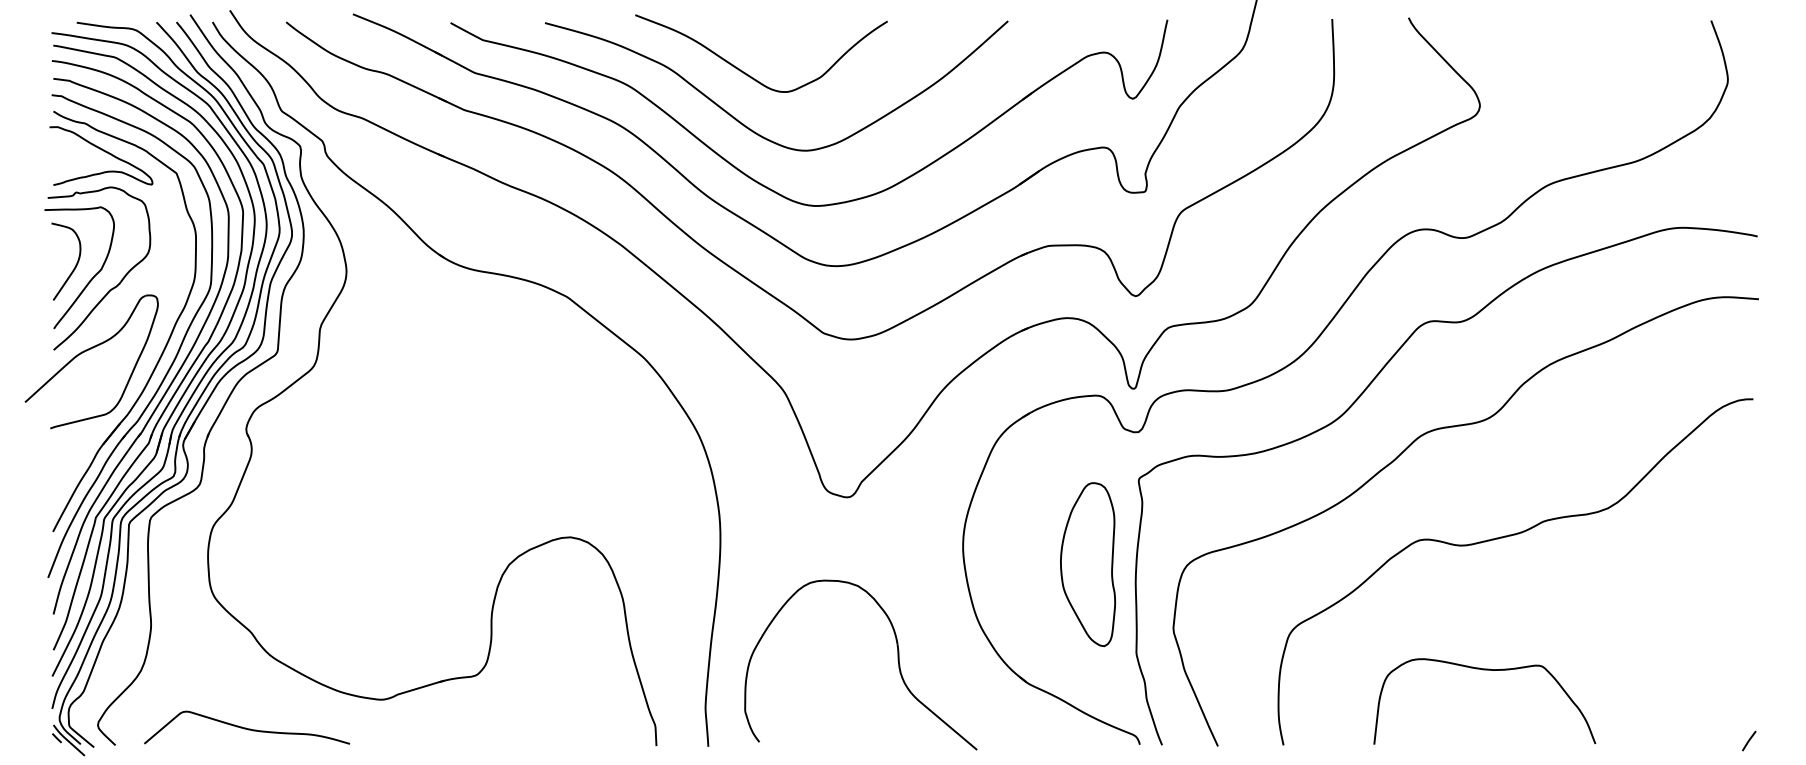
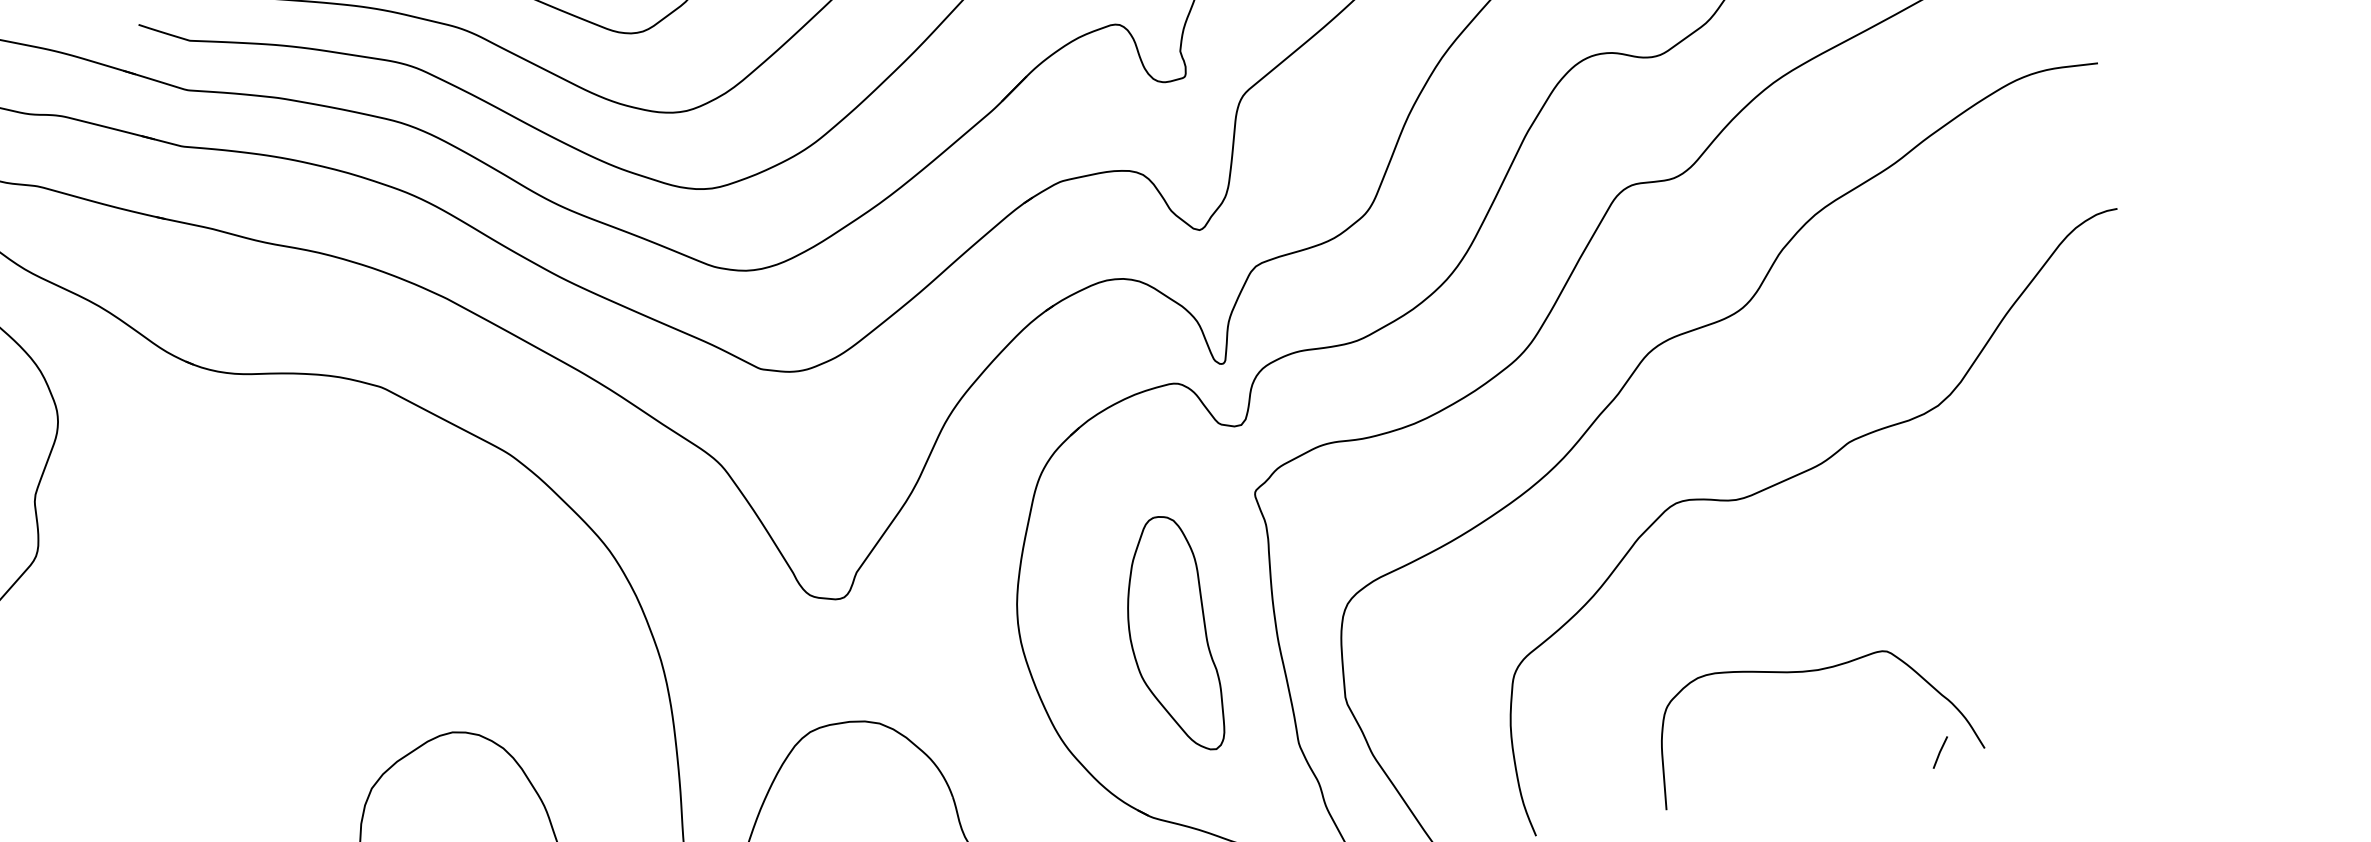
part: (1088, 564) -> (1171, 635), moved
line: (1749, 740) -> (1940, 751), moved

